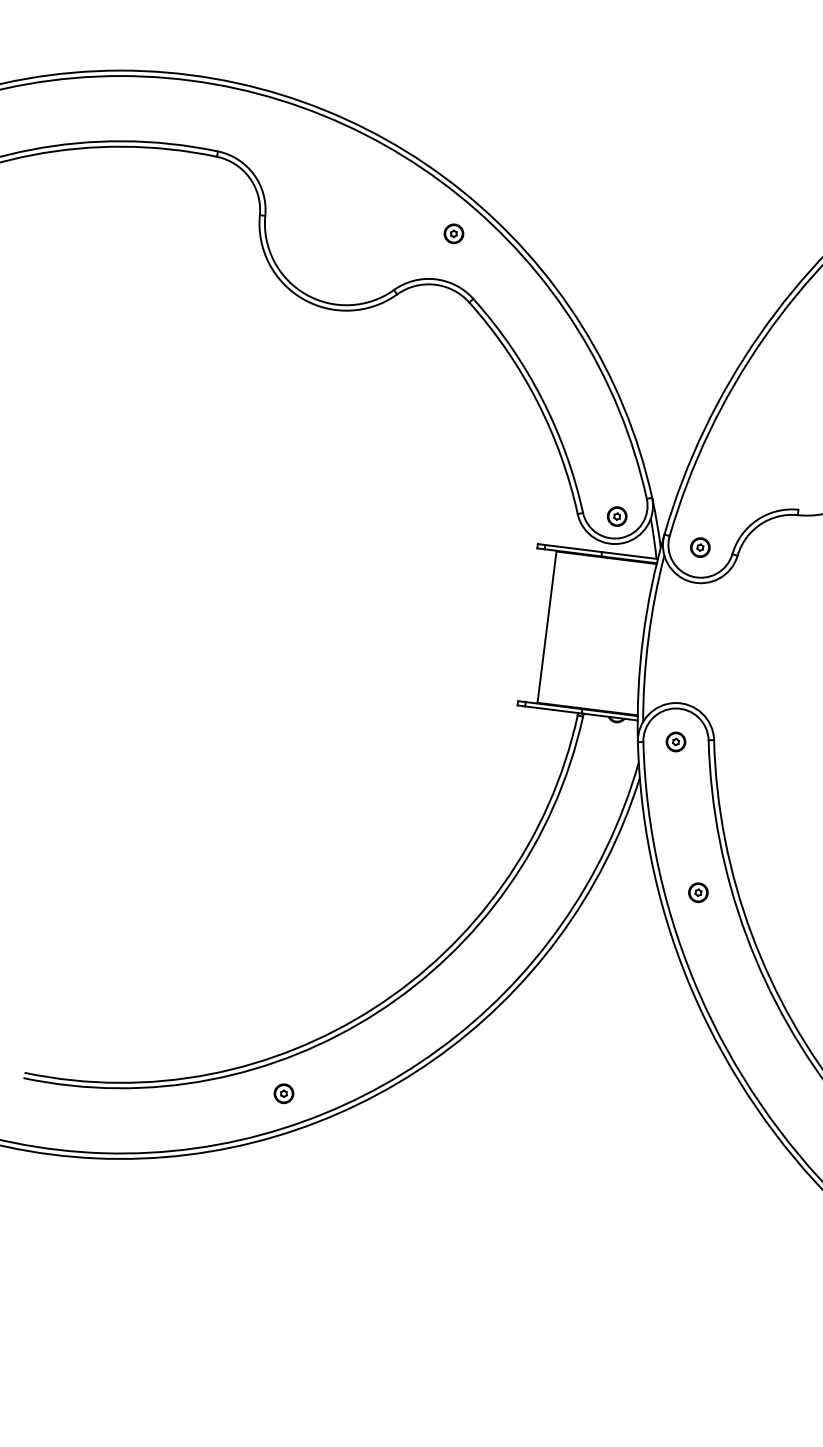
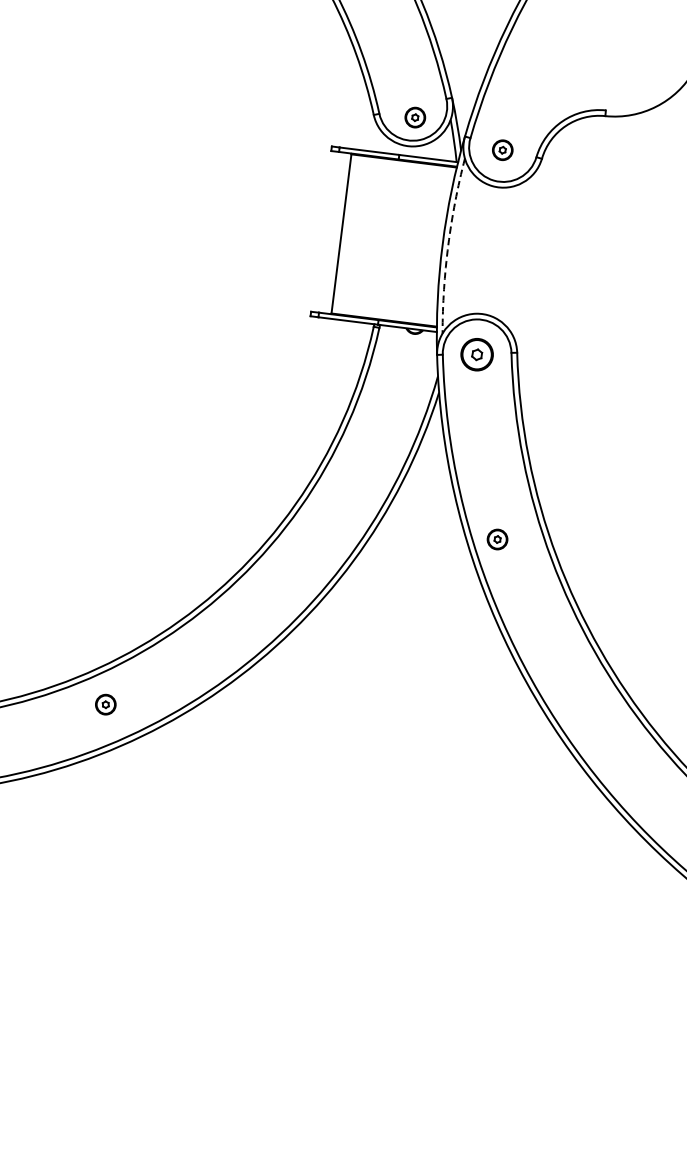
arc: (648, 638) -> (448, 245), solid -> dashed
part: (675, 741) -> (476, 354), size x1.6
part: (698, 892) -> (497, 539), moved
part: (283, 1093) -> (105, 704), moved

